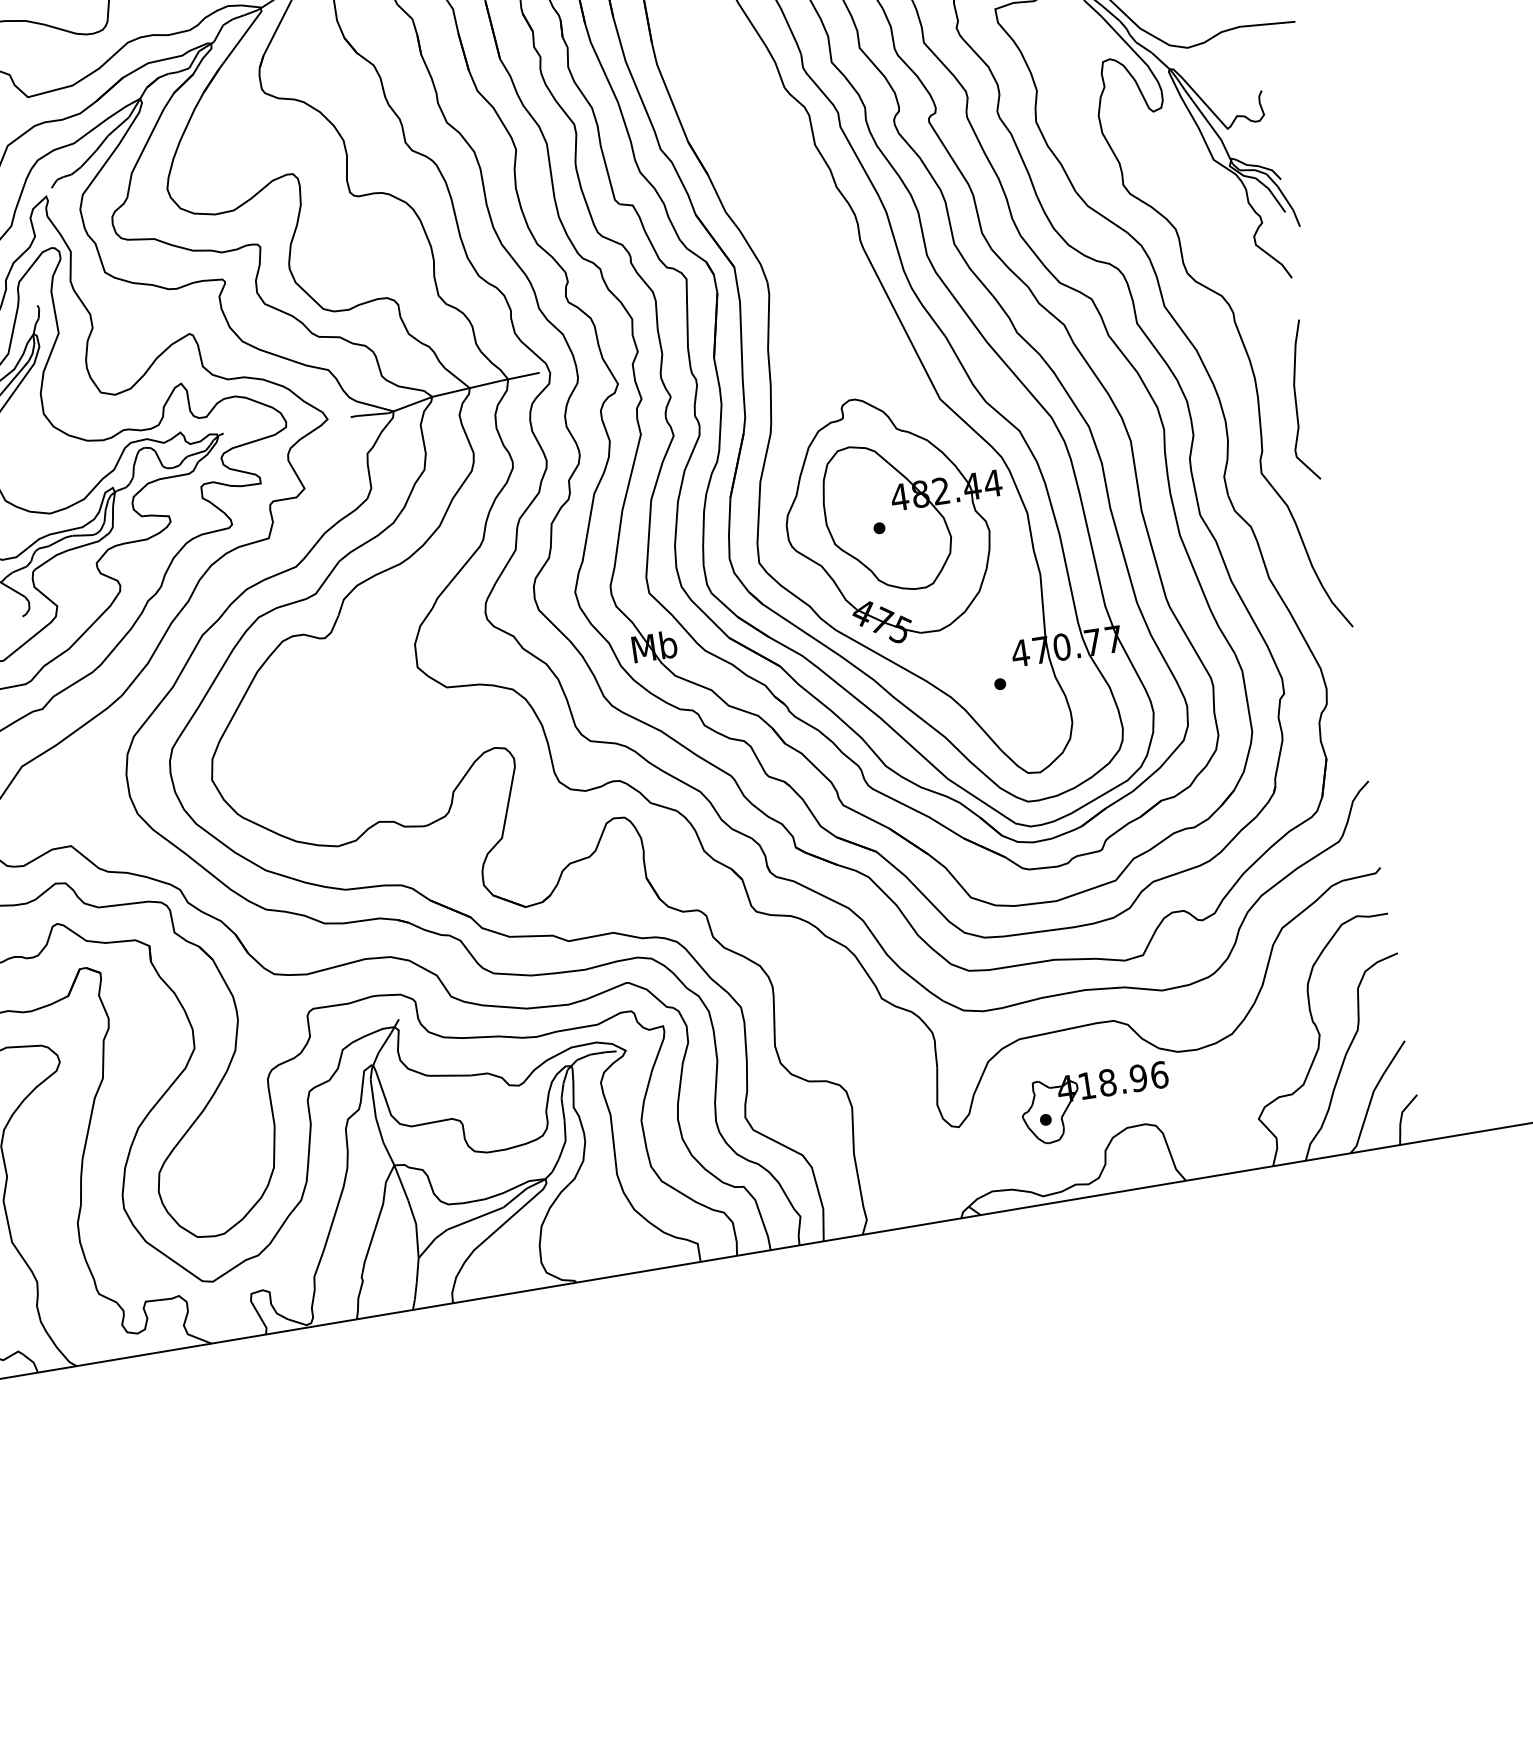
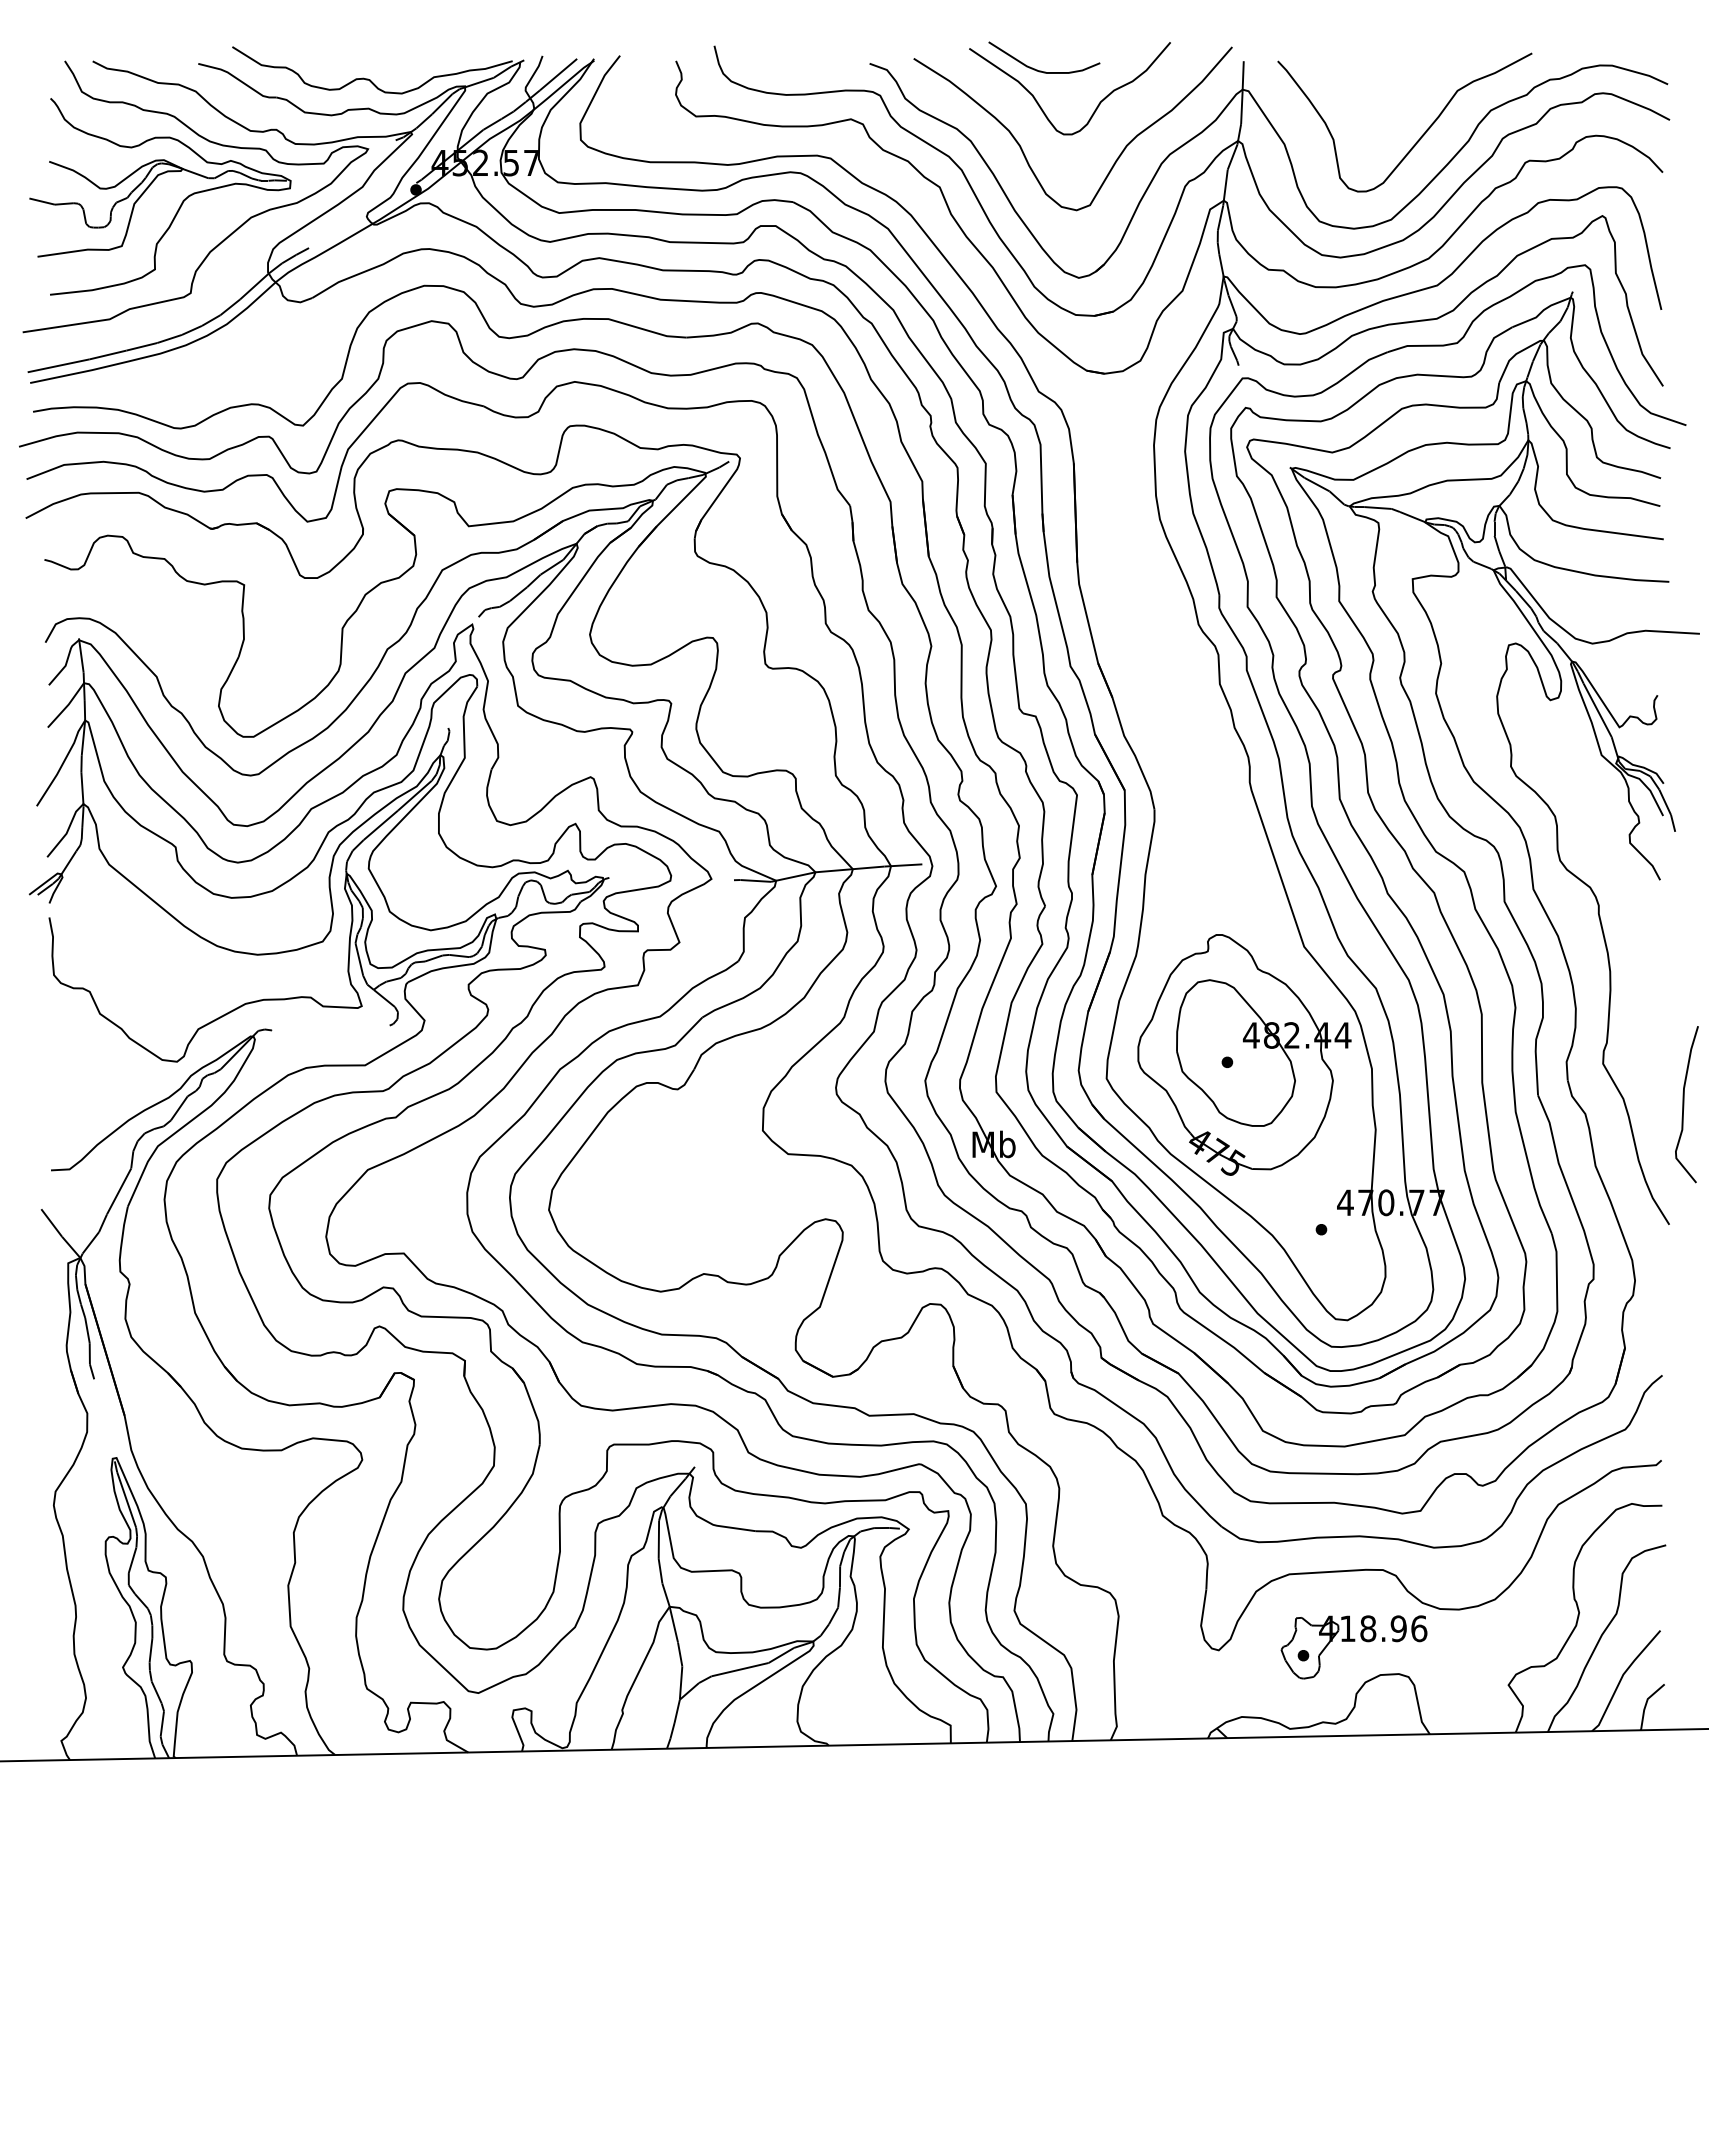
curve: (1297, 401) -> (1684, 1104), moved

